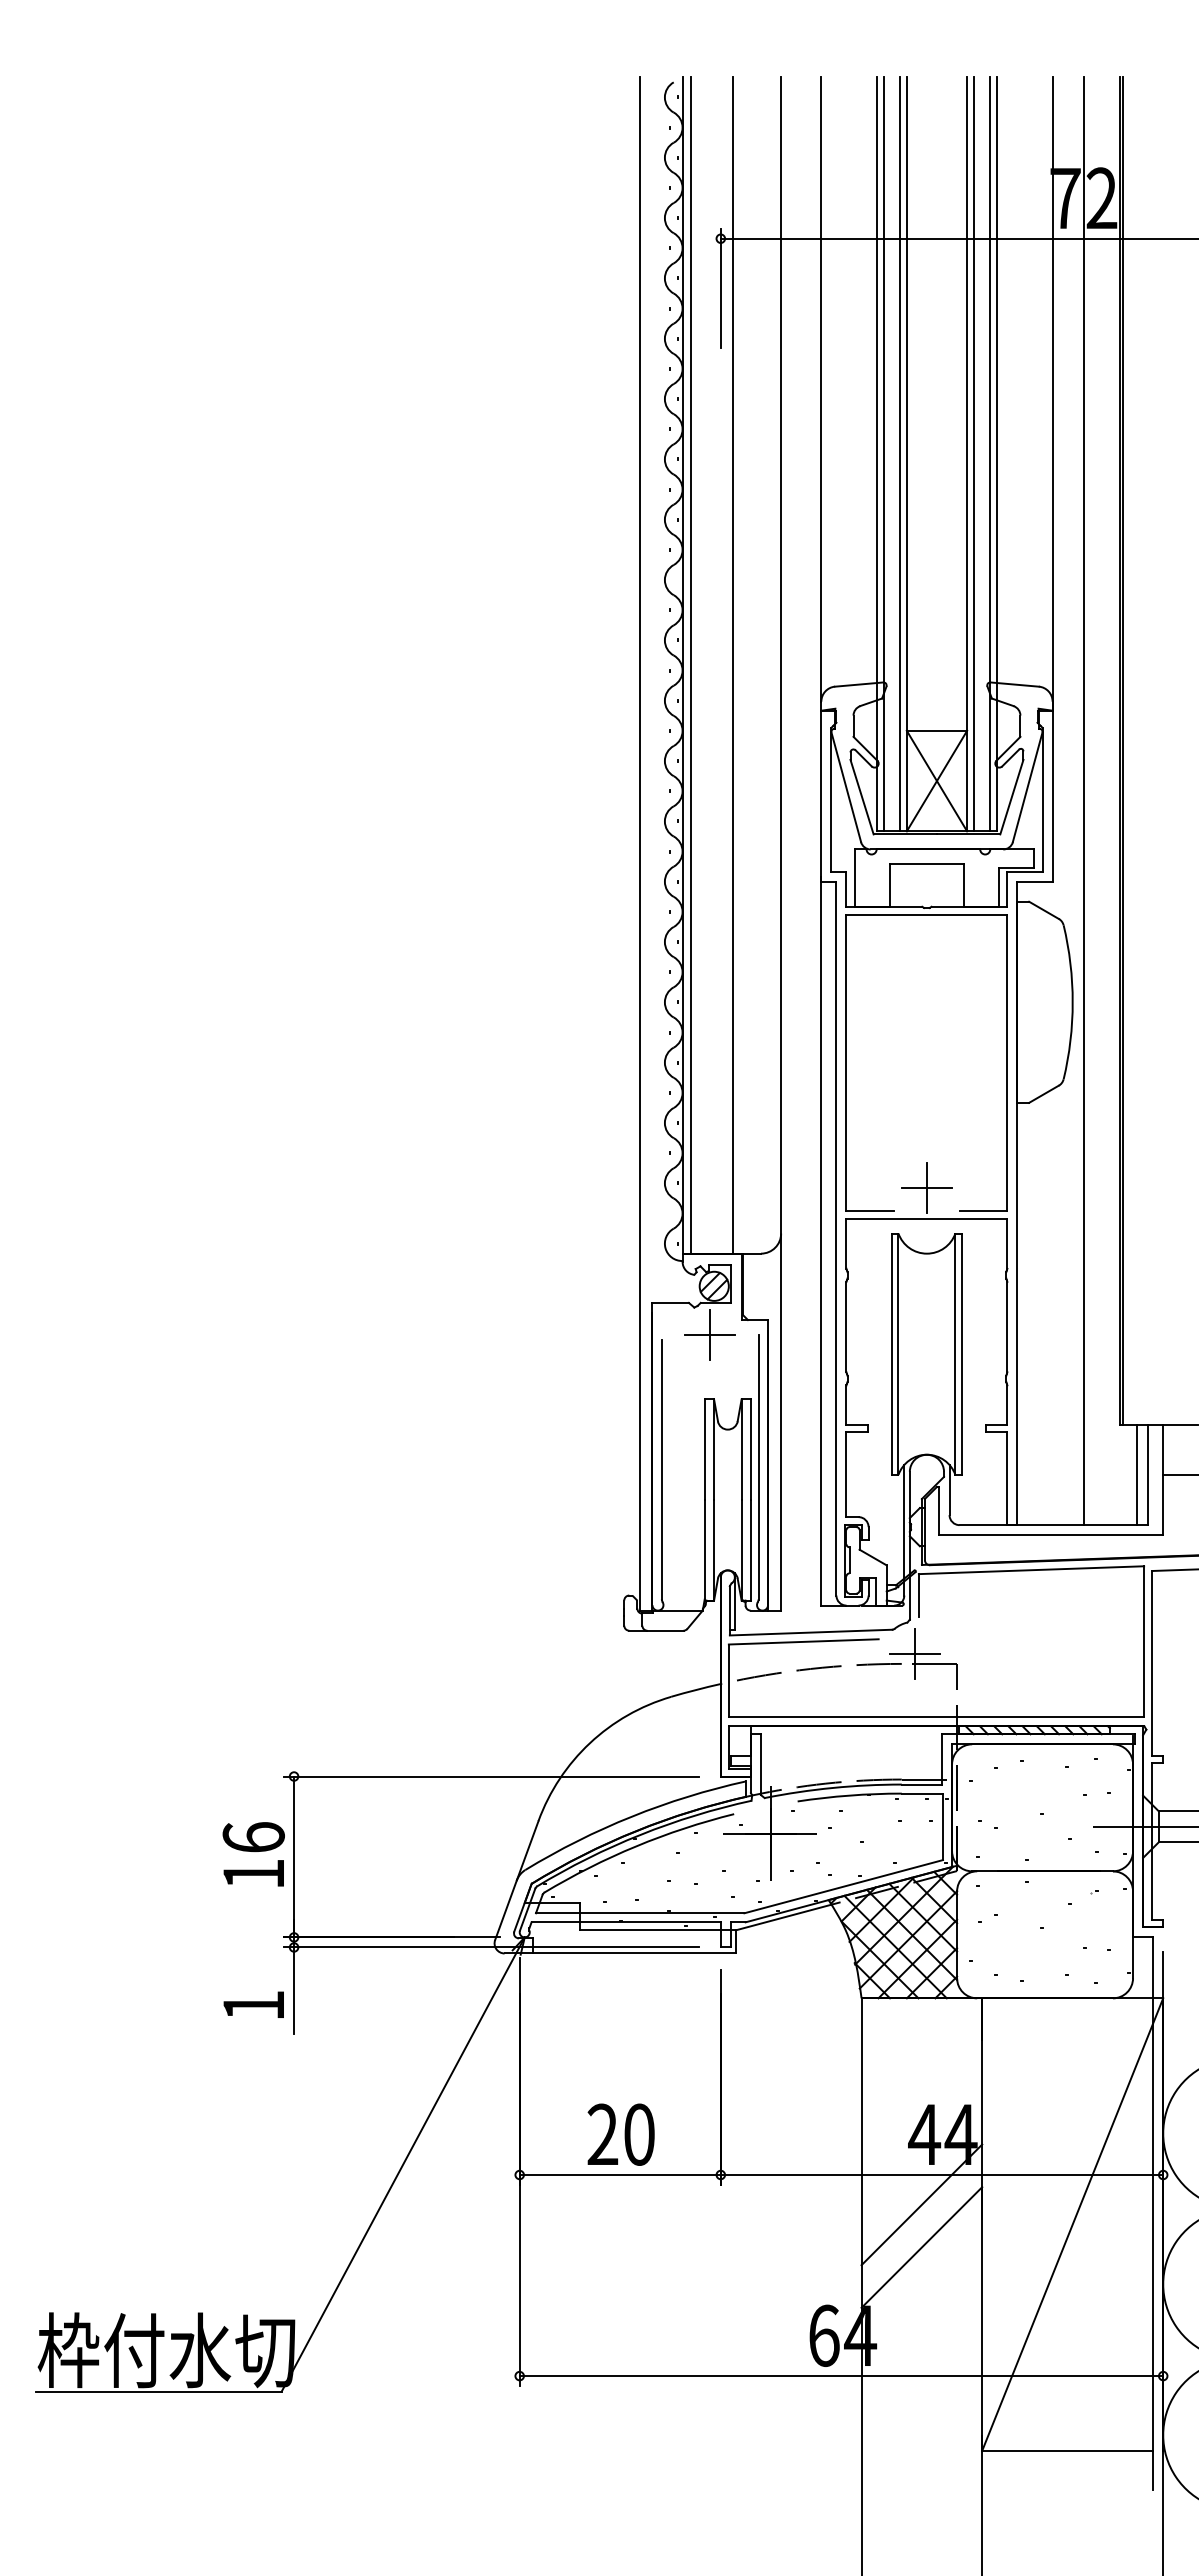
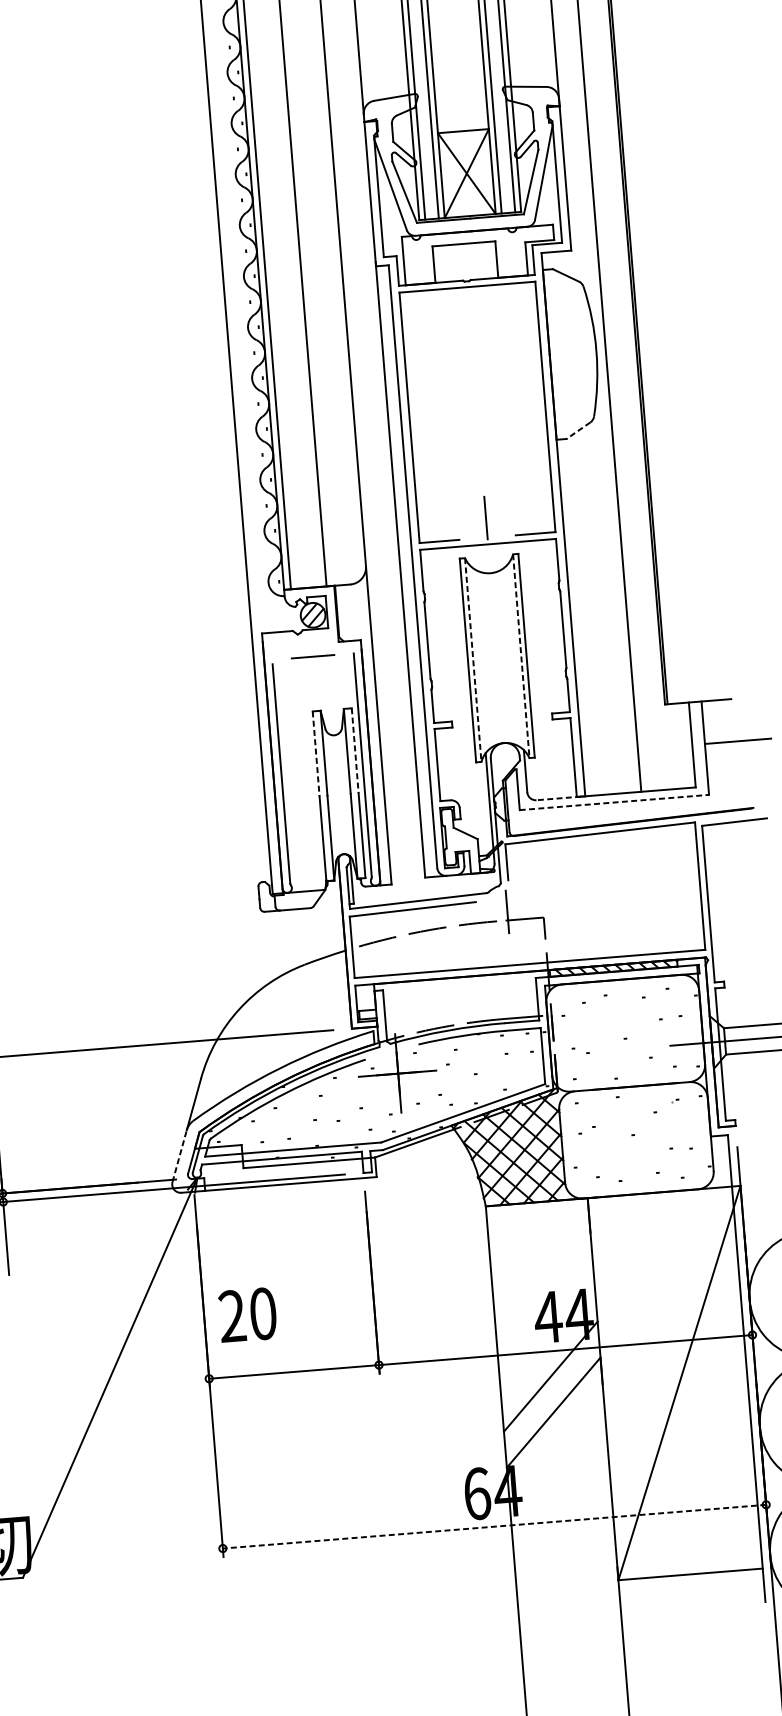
line: (1043, 1094) -> (578, 430), solid -> dashed
line: (926, 1188) -> (485, 518), removed
line: (710, 1334) -> (313, 656), removed
line: (898, 1354) -> (473, 660), solid -> dashed
line: (955, 1354) -> (521, 656), solid -> dashed
line: (704, 1450) -> (316, 754), solid -> dashed
line: (750, 1450) -> (354, 751), solid -> dashed
line: (1137, 1474) -> (683, 745), removed
line: (985, 1525) -> (558, 798), solid -> dashed
line: (1051, 1535) -> (614, 802), solid -> dashed
line: (914, 1653) -> (507, 911), removed
line: (506, 1910) -> (180, 1156), solid -> dashed
text: (620, 2134) -> (247, 1314), moved
line: (841, 2376) -> (494, 1527), solid -> dashed

